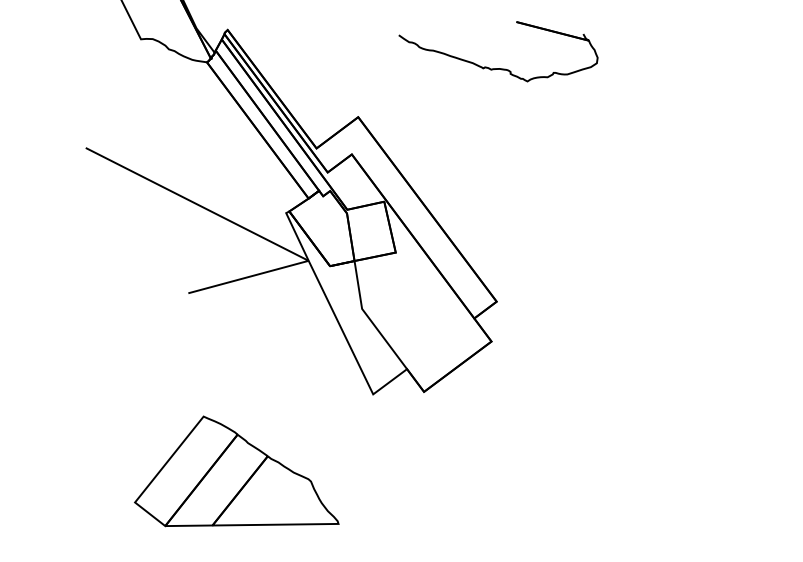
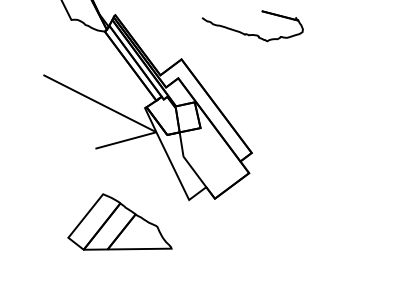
part: (235, 470) -> (119, 221), moved

